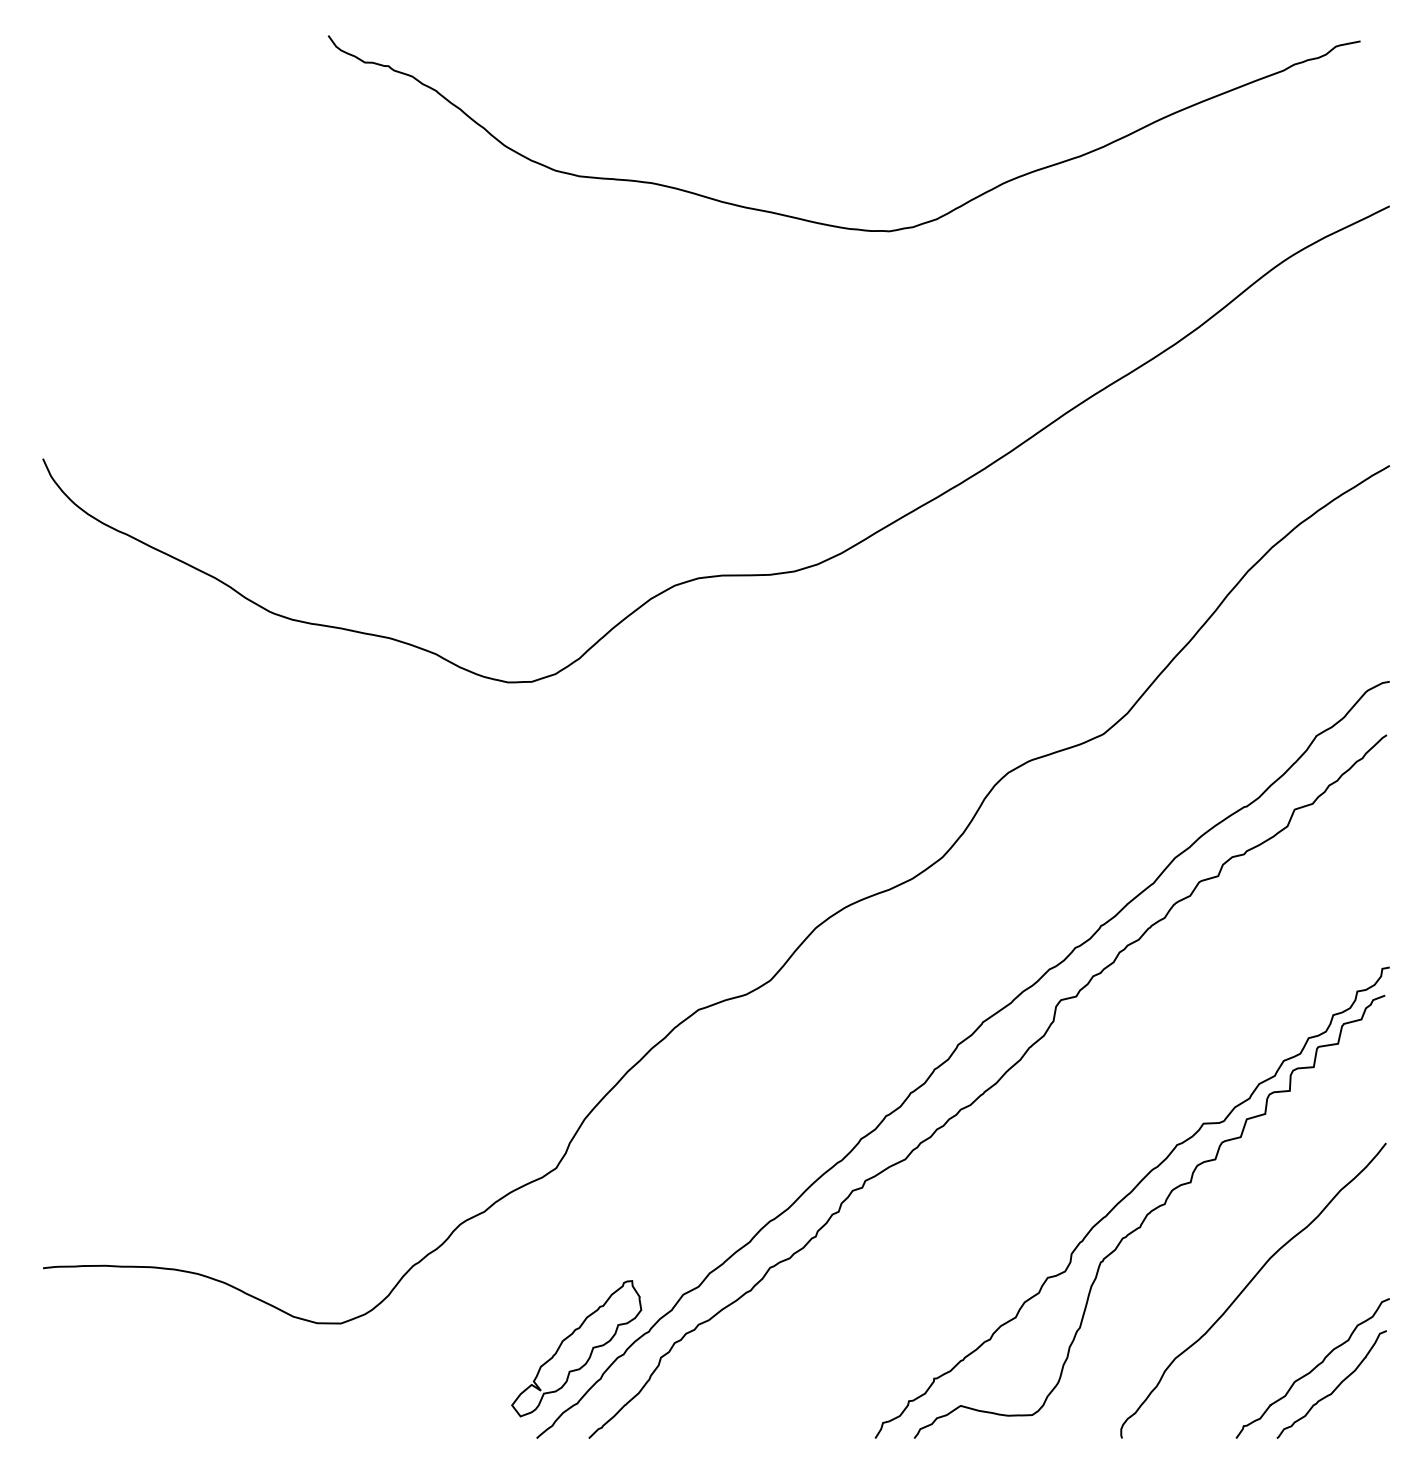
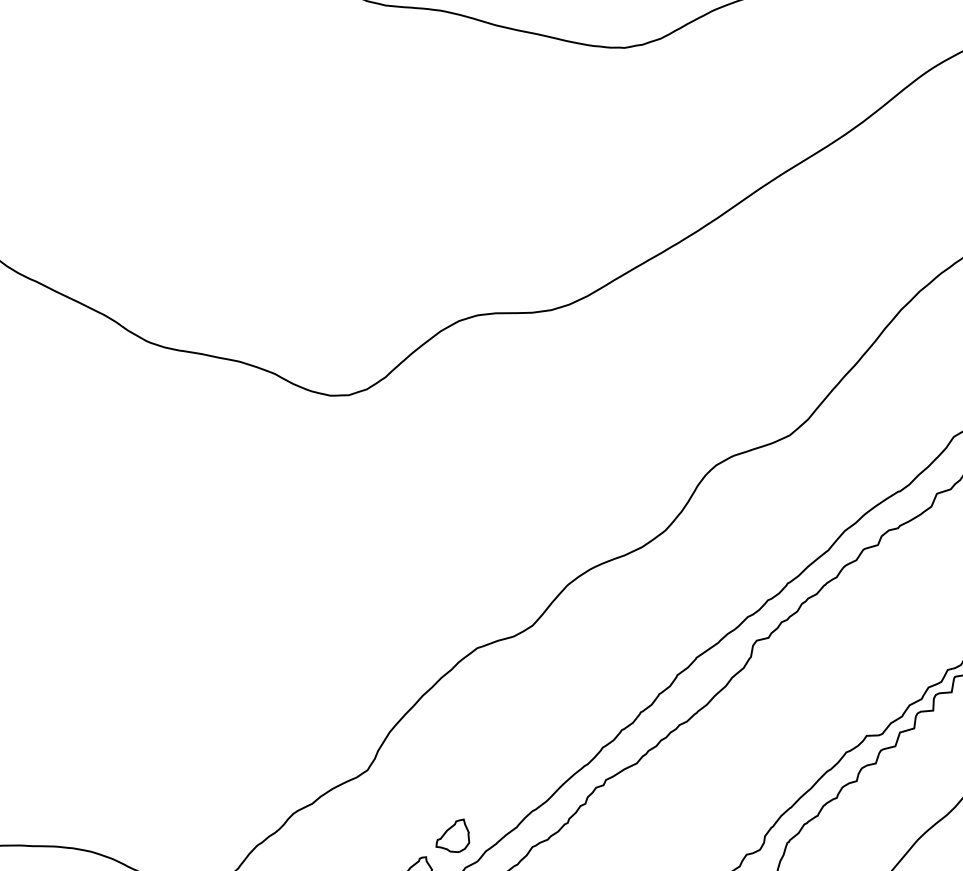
part: (666, 1253) -> (452, 835), added

